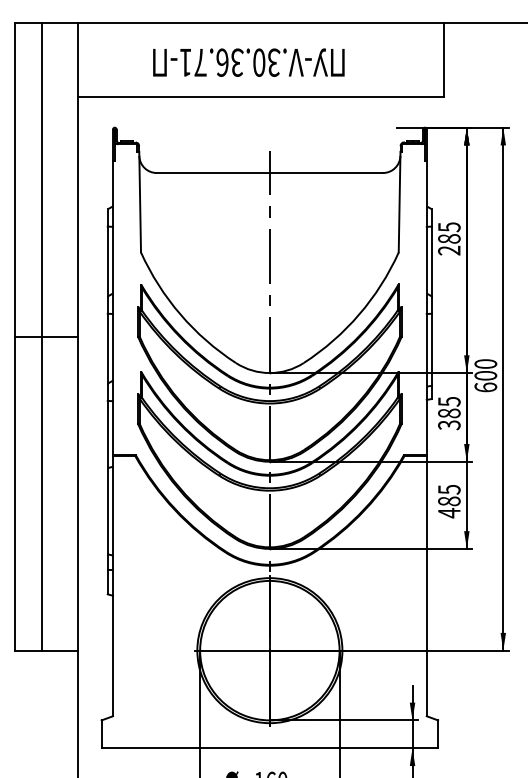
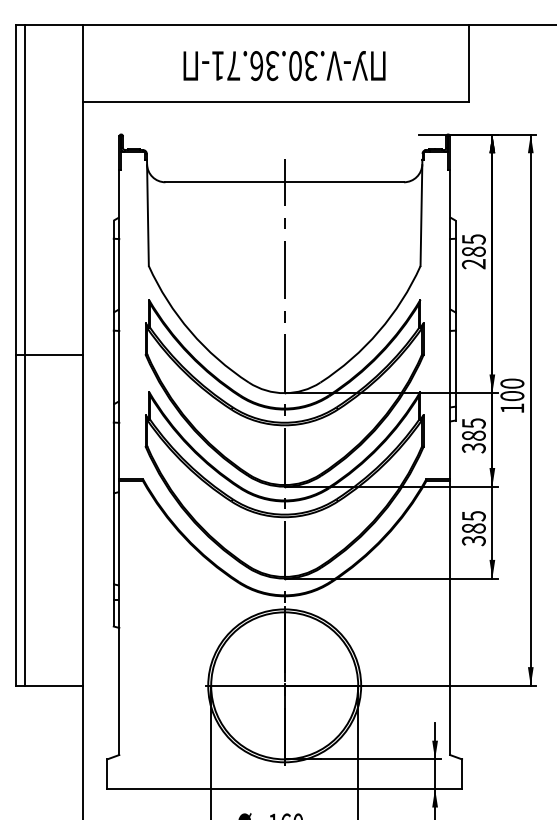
text: (248, 63) -> (284, 66), moved
line: (42, 337) -> (25, 355), moved
text: (485, 387) -> (512, 408), 600 -> 100
text: (448, 512) -> (473, 540), 485 -> 385

